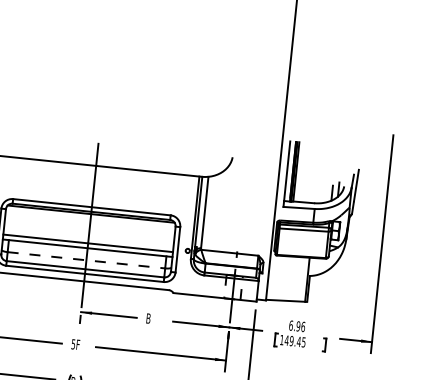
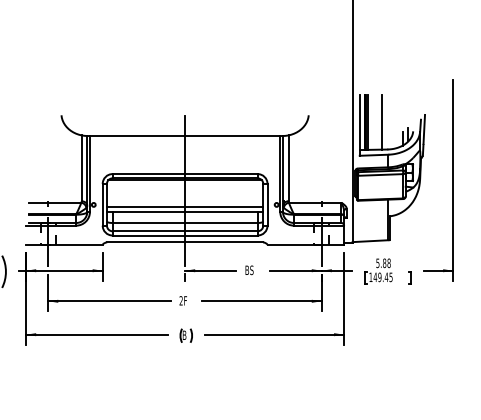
line: (310, 173) -> (381, 122), added
line: (86, 260) -> (185, 223), dashed -> solid
text: (153, 319) -> (251, 270), B -> BS
text: (297, 326) -> (383, 263), 6.96 -> 5.88
text: (72, 343) -> (180, 300), 5F -> 2F

